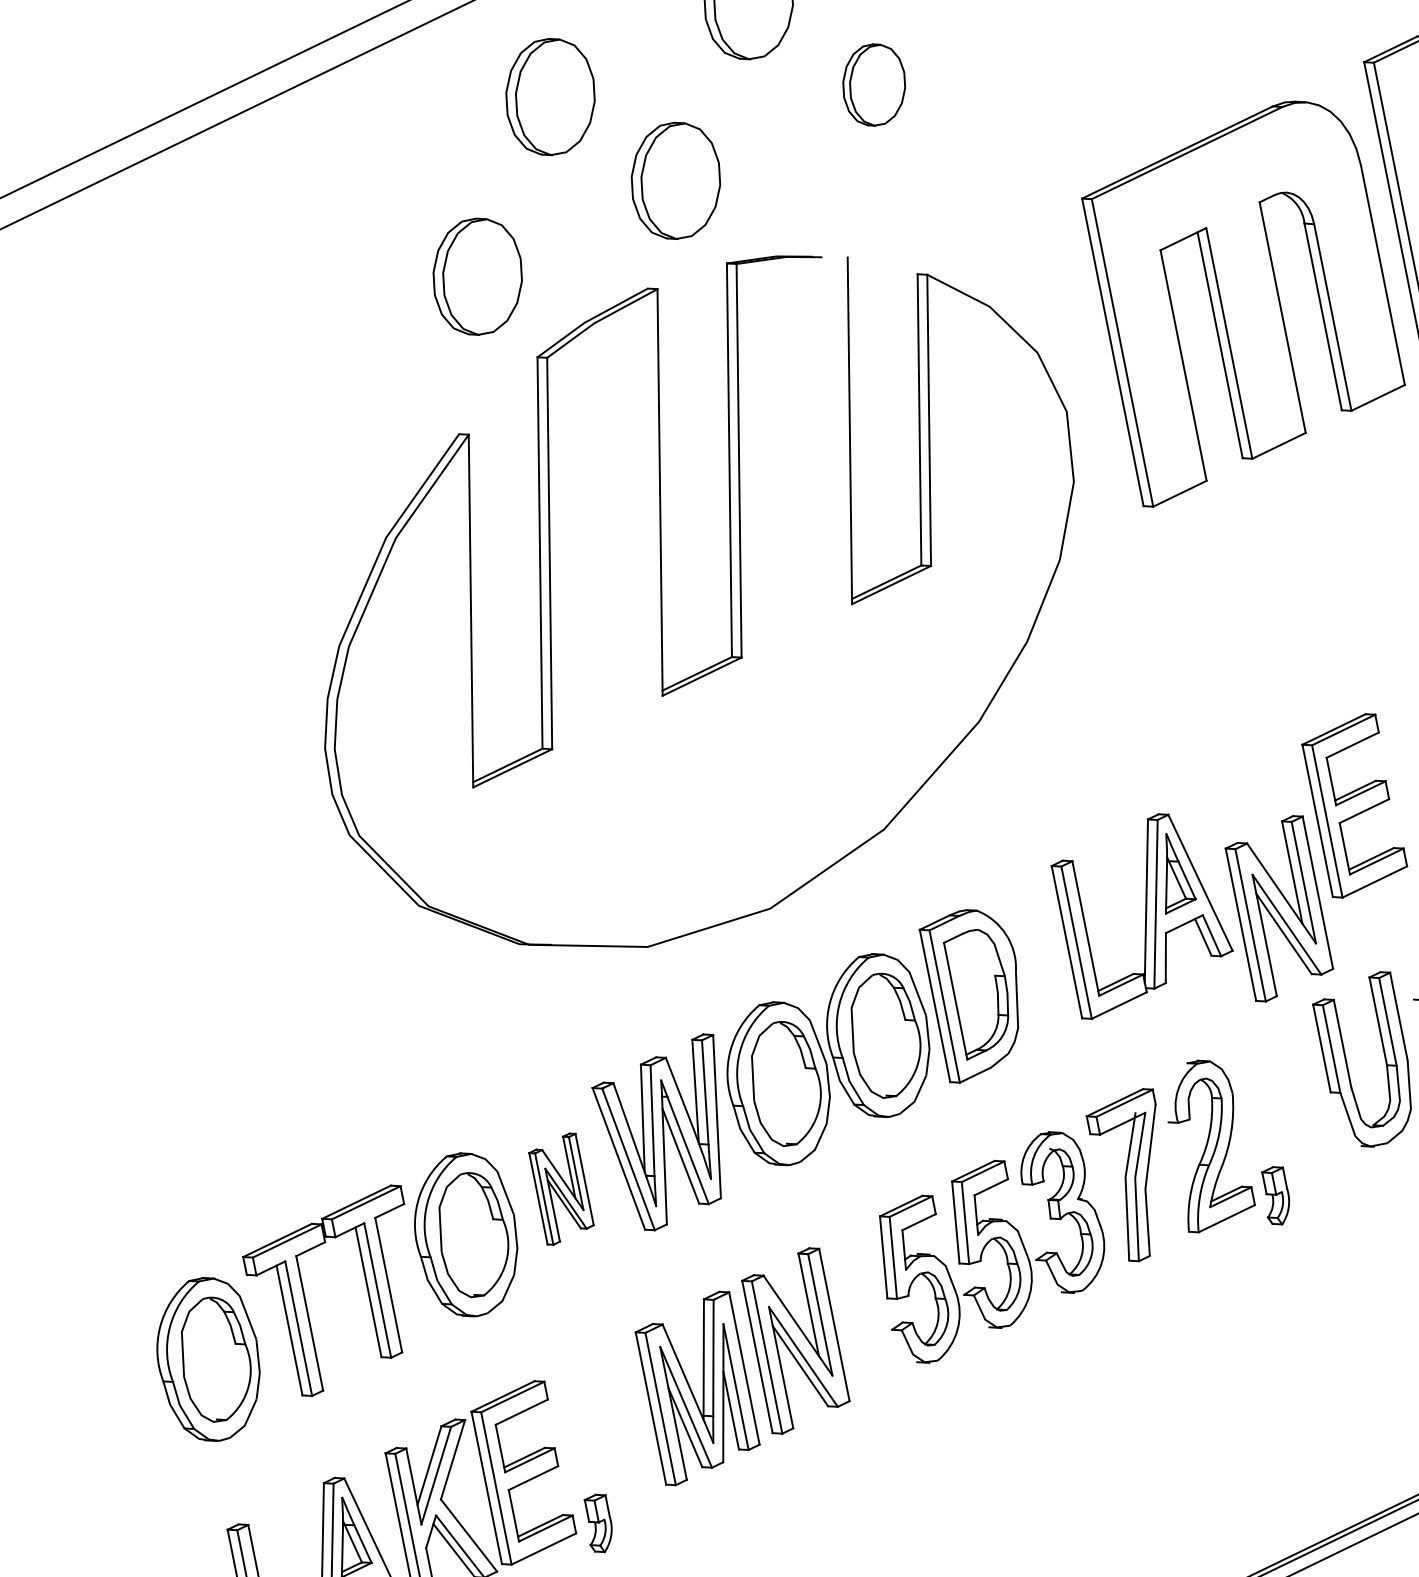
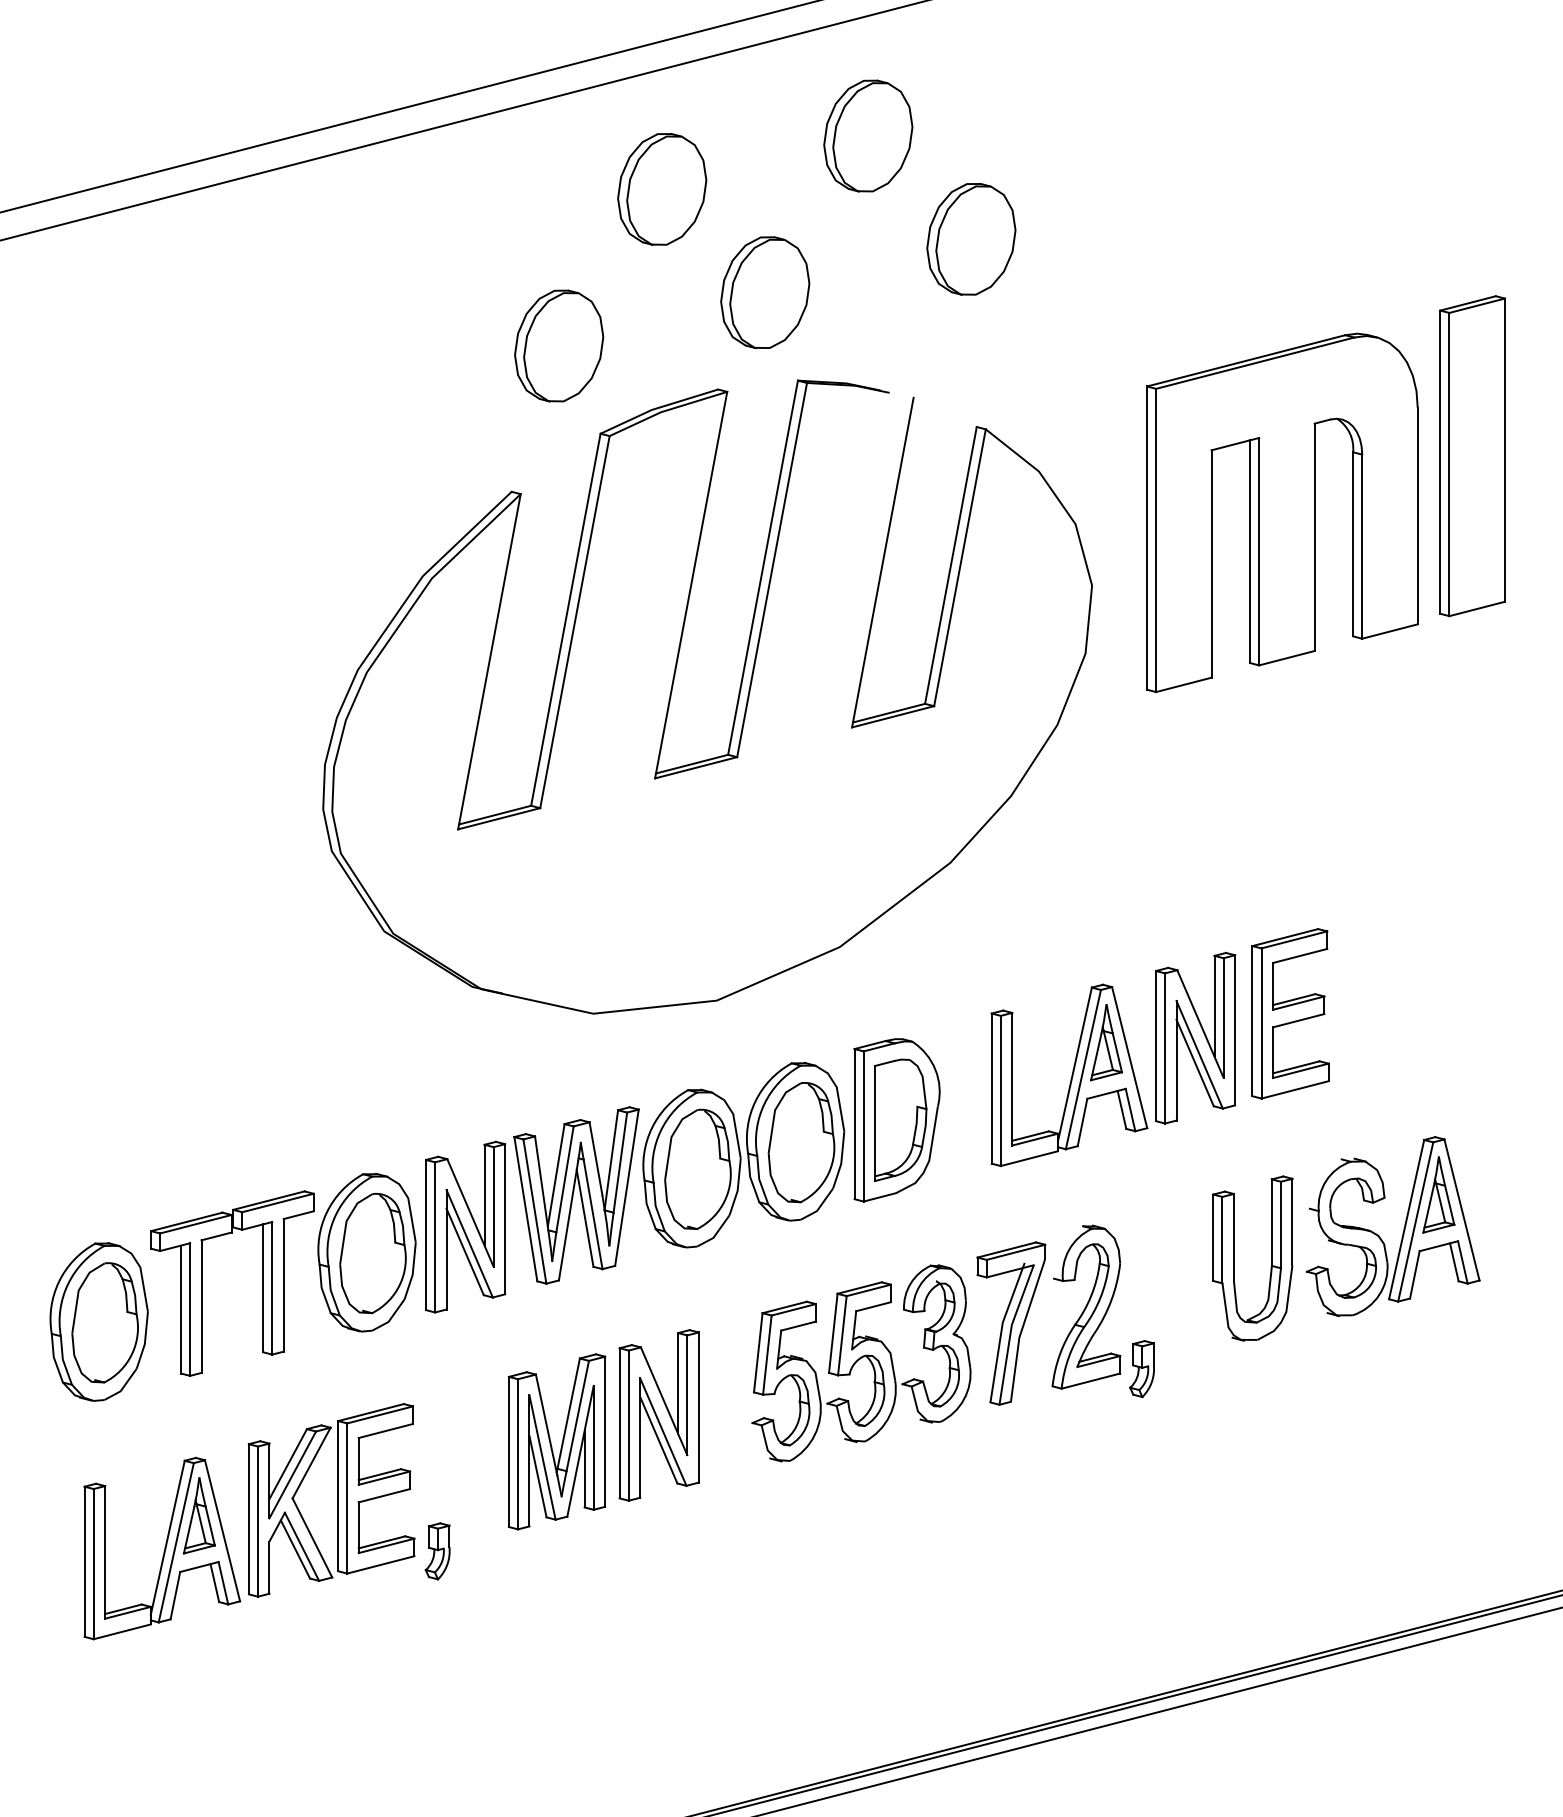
part: (874, 85) -> (971, 239), size x1.43
part: (1279, 908) -> (1195, 1037), moved
part: (561, 1188) -> (465, 1226), size x1.67

